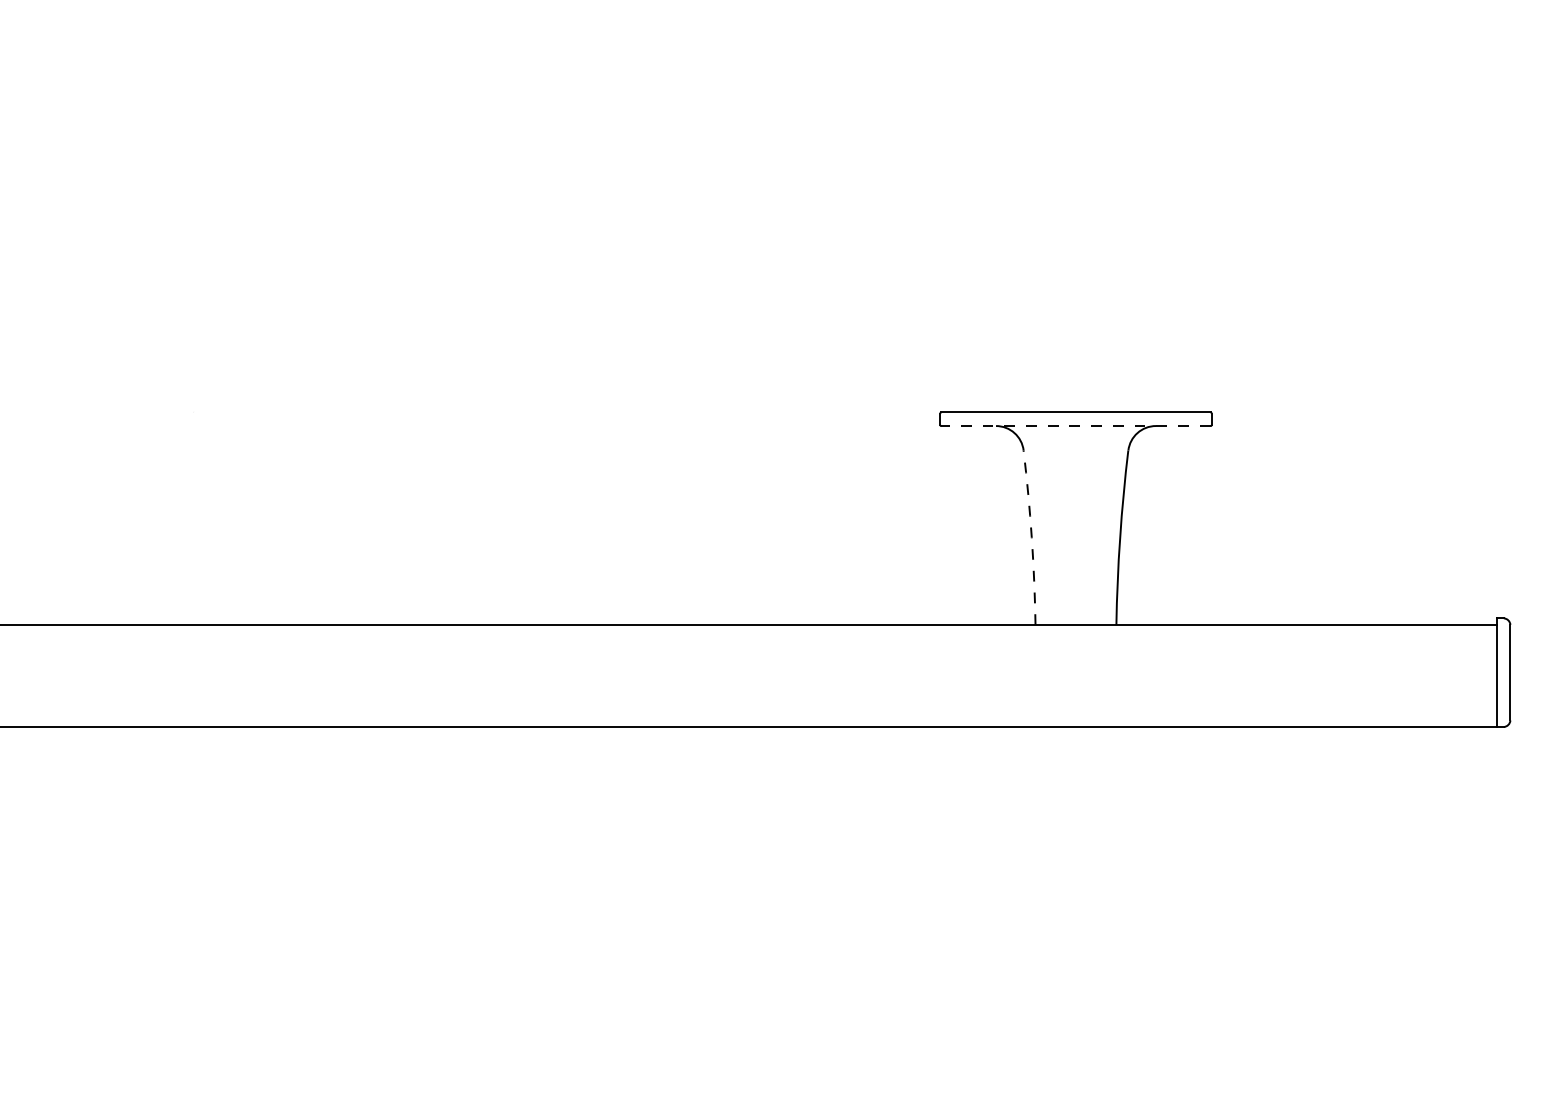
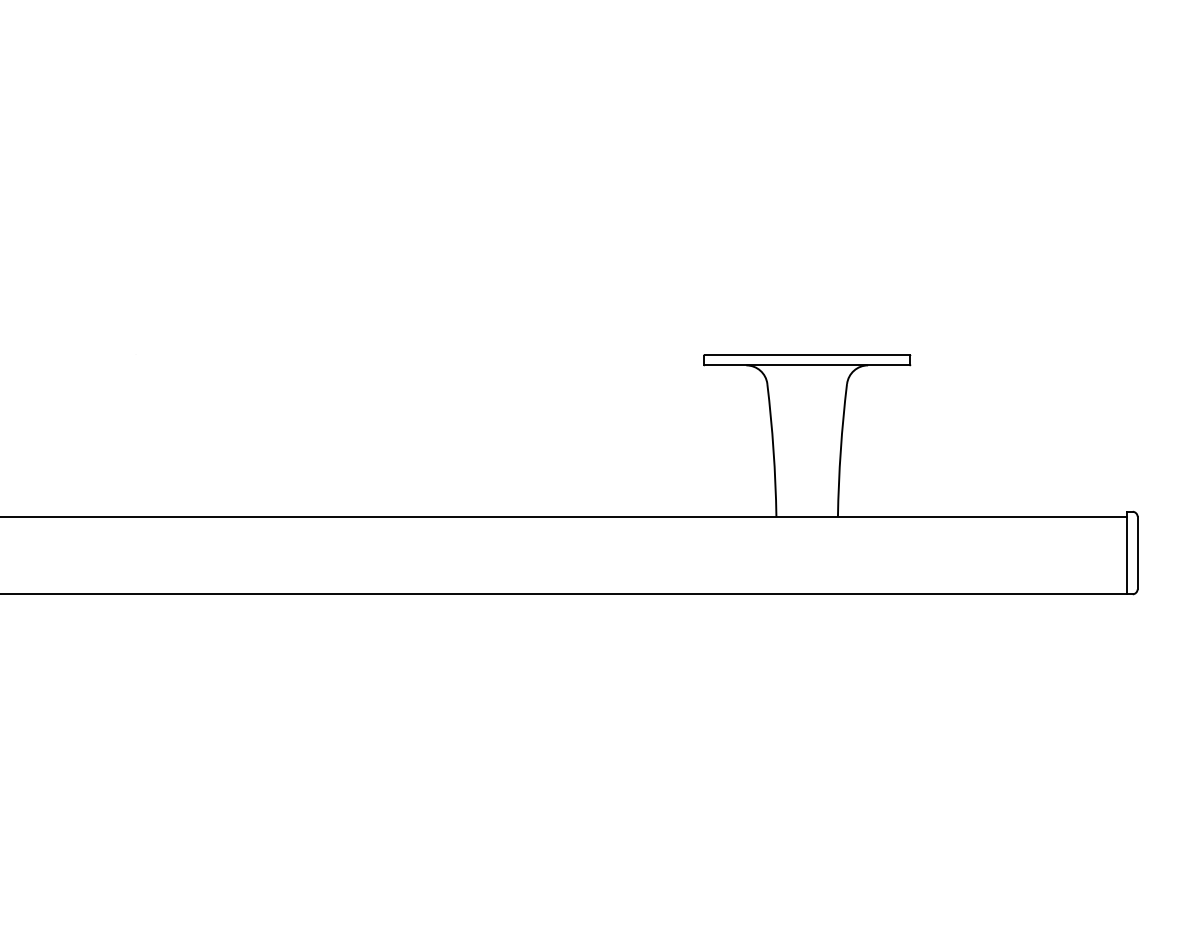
line: (1075, 426) -> (806, 365), dashed -> solid
arc: (1031, 537) -> (773, 450), dashed -> solid

